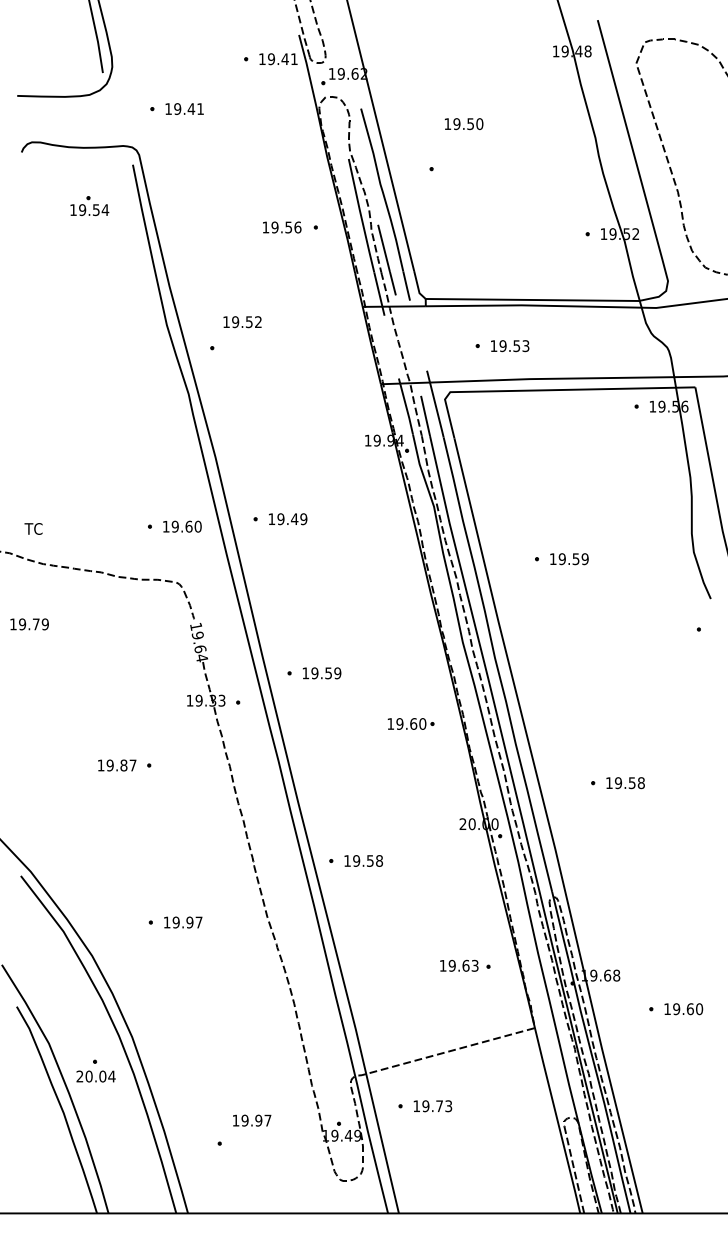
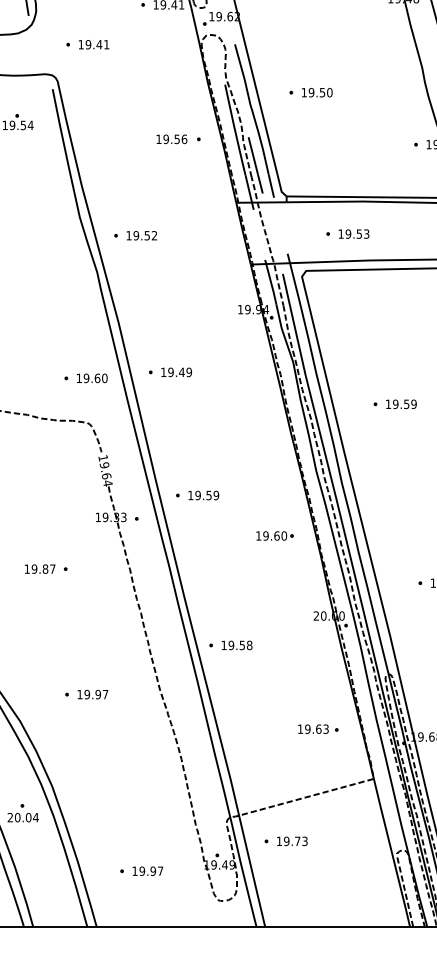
text: (463, 124) -> (316, 93), moved
text: (242, 322) -> (141, 236), moved
text: (252, 1120) -> (148, 871), moved

